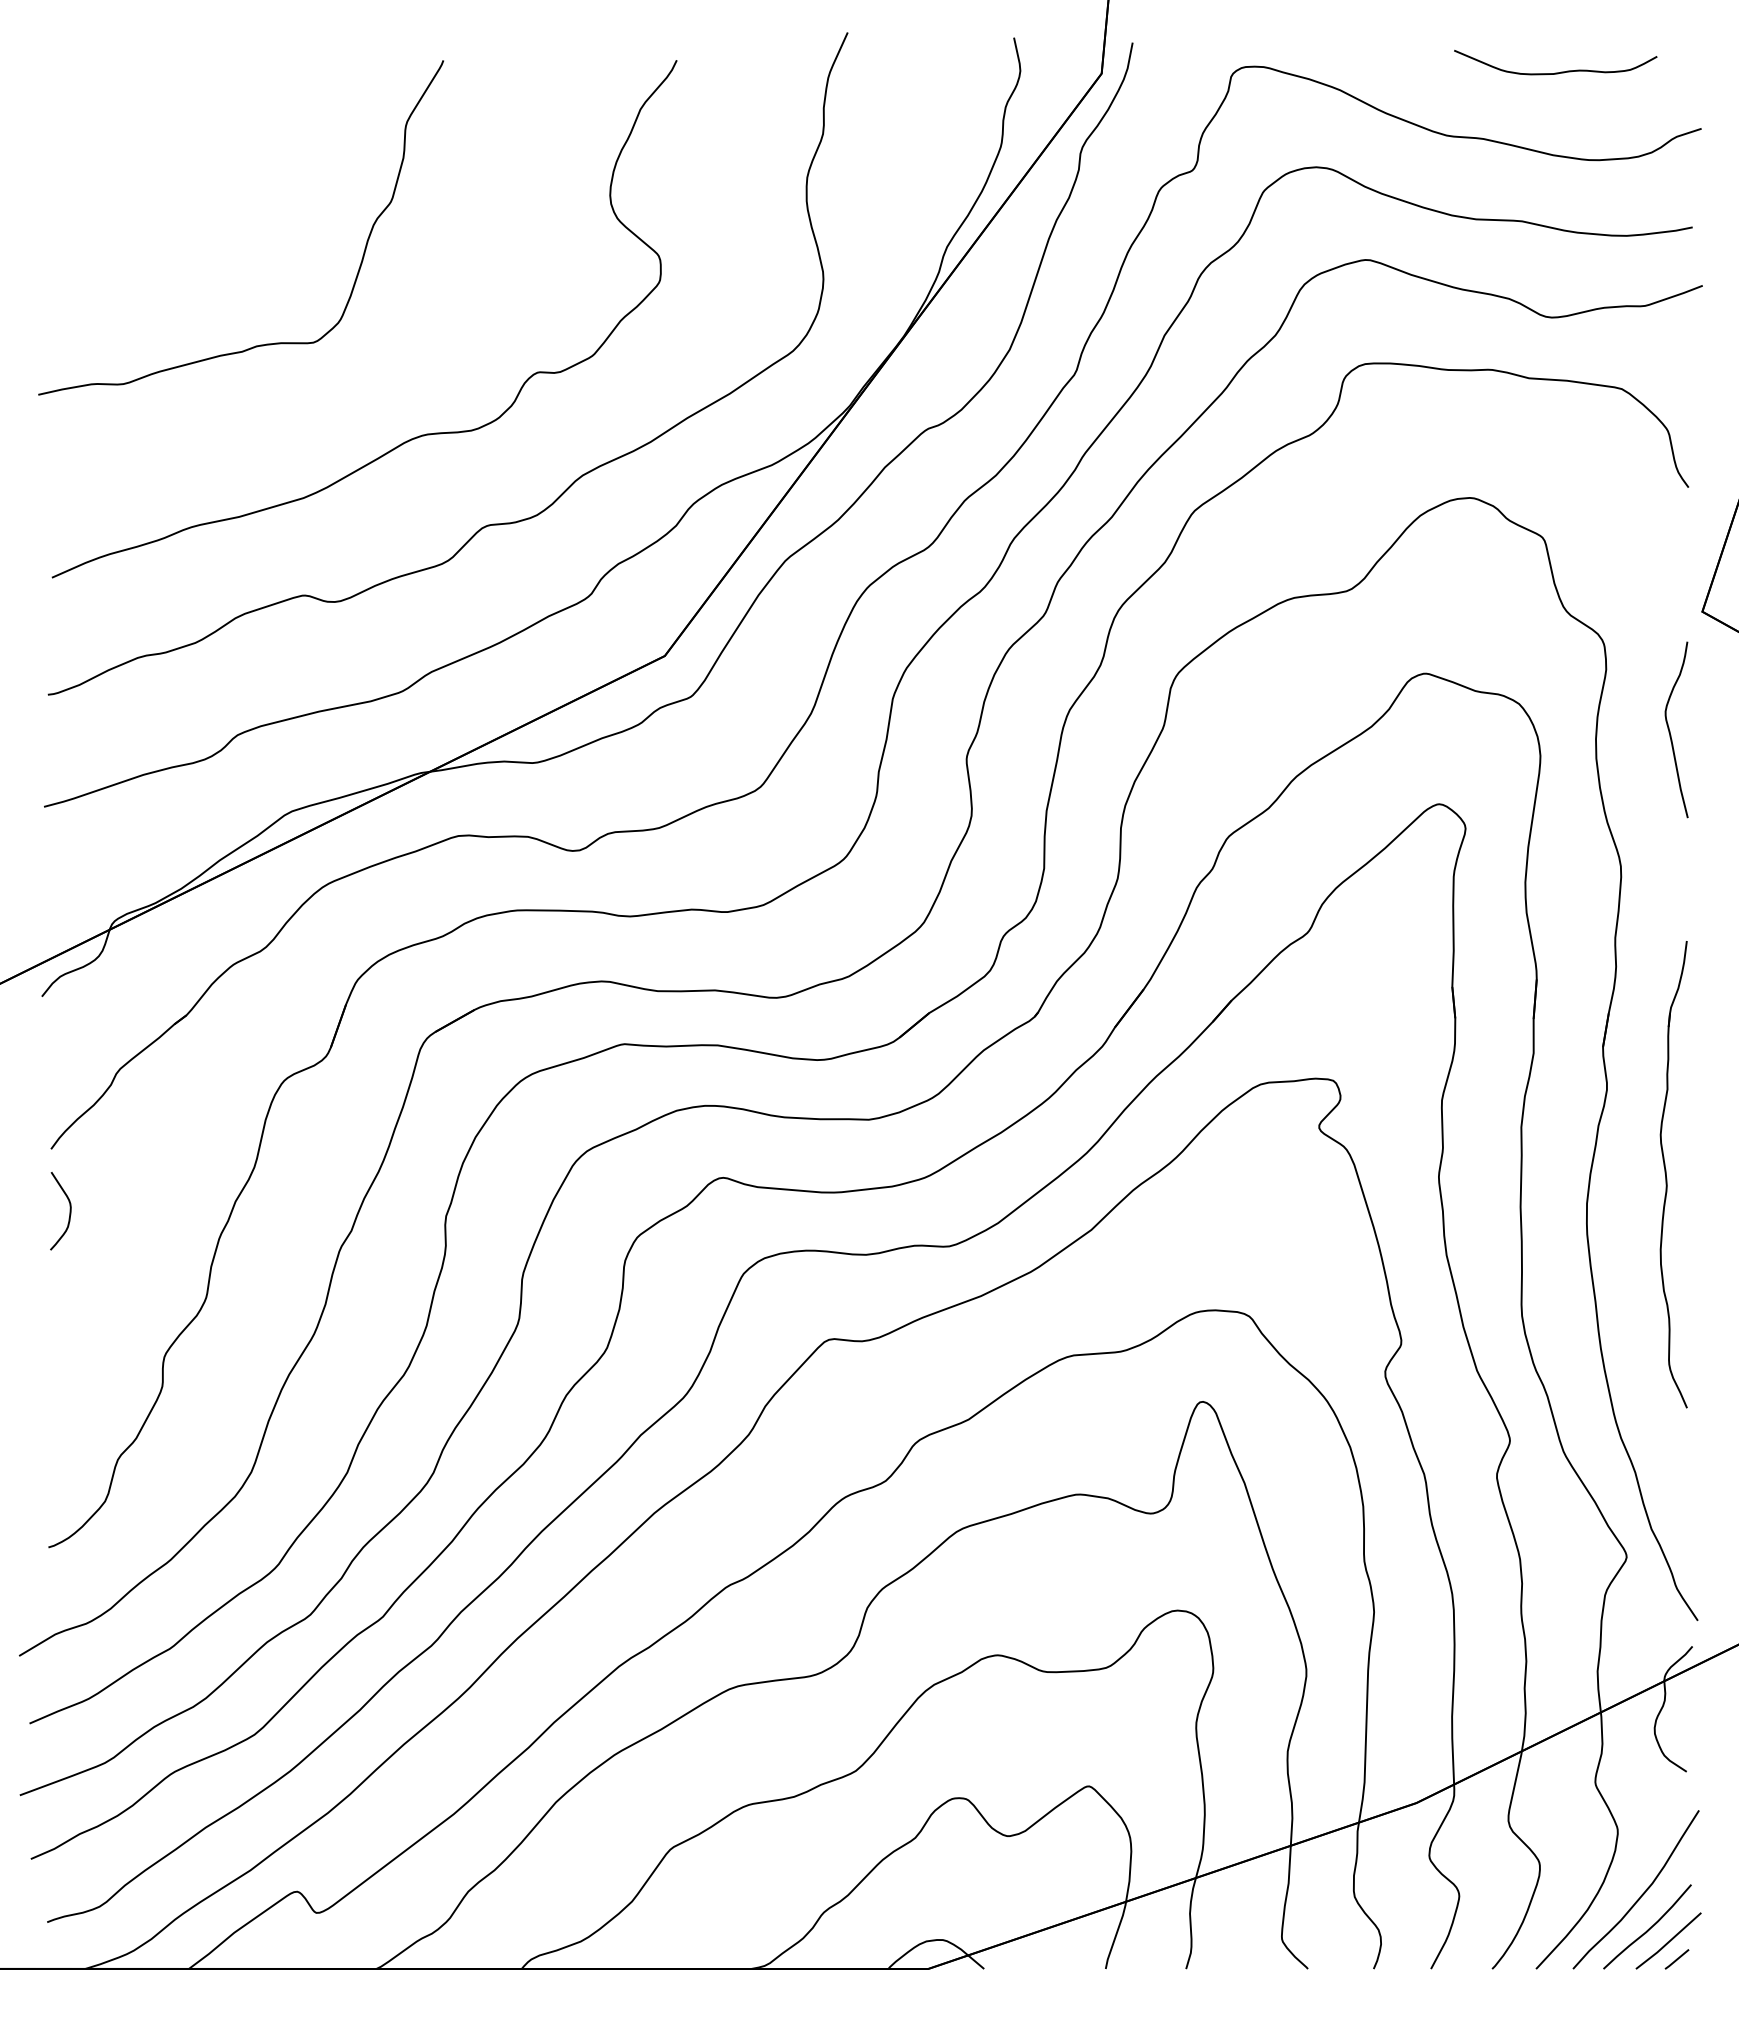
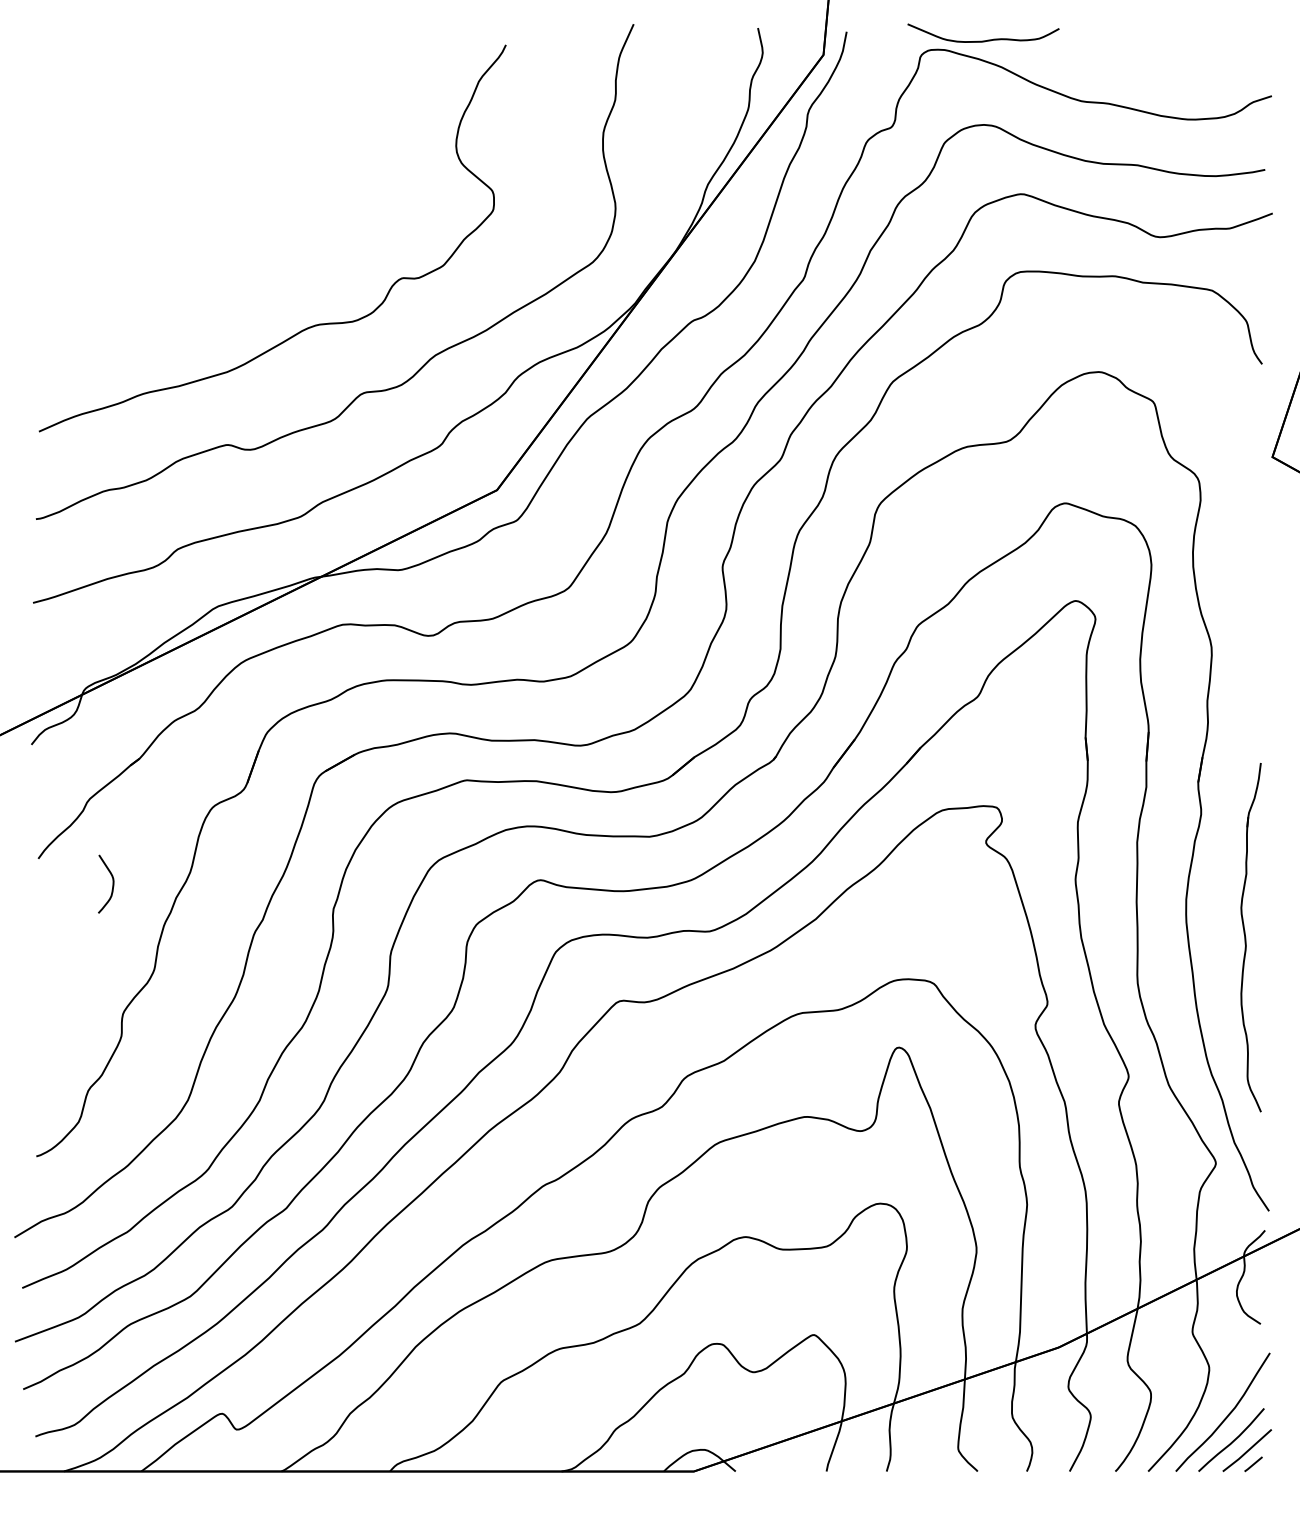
curve: (1555, 72) -> (983, 40), moved
curve: (260, 344) -> (194, 257), removed
curve: (1670, 730) -> (1248, 545), removed
part: (1666, 1174) -> (1245, 937), moved
curve: (69, 1211) -> (112, 884), moved

